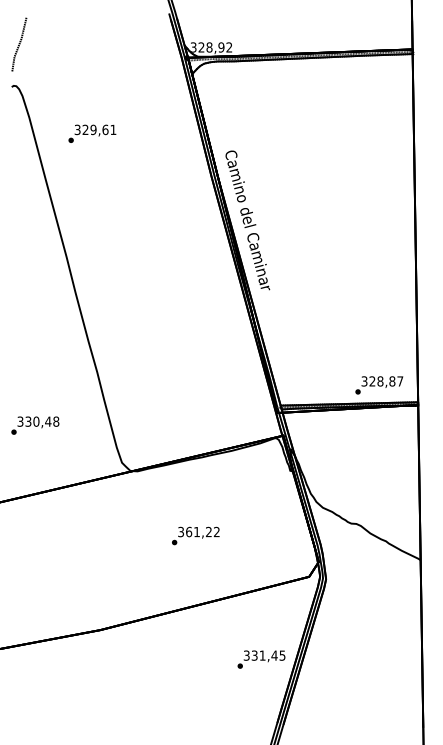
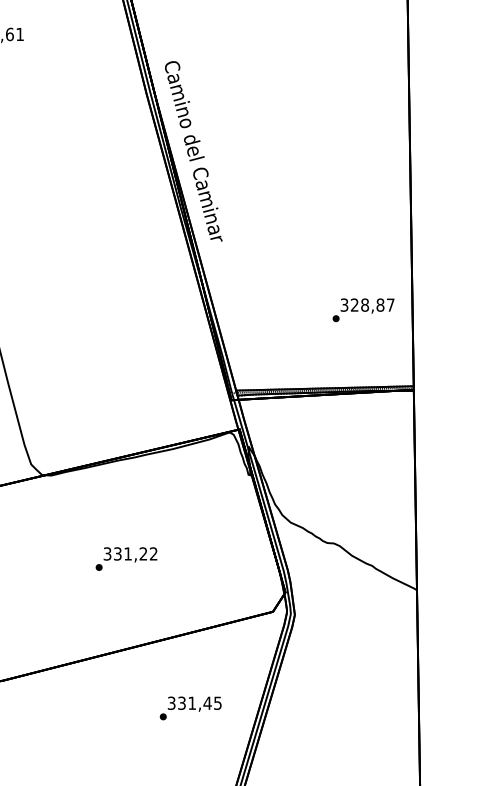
text: (379, 385) -> (363, 310), moved
text: (189, 531) -> (118, 553), 361,22 -> 331,22
text: (261, 659) -> (190, 708), moved

